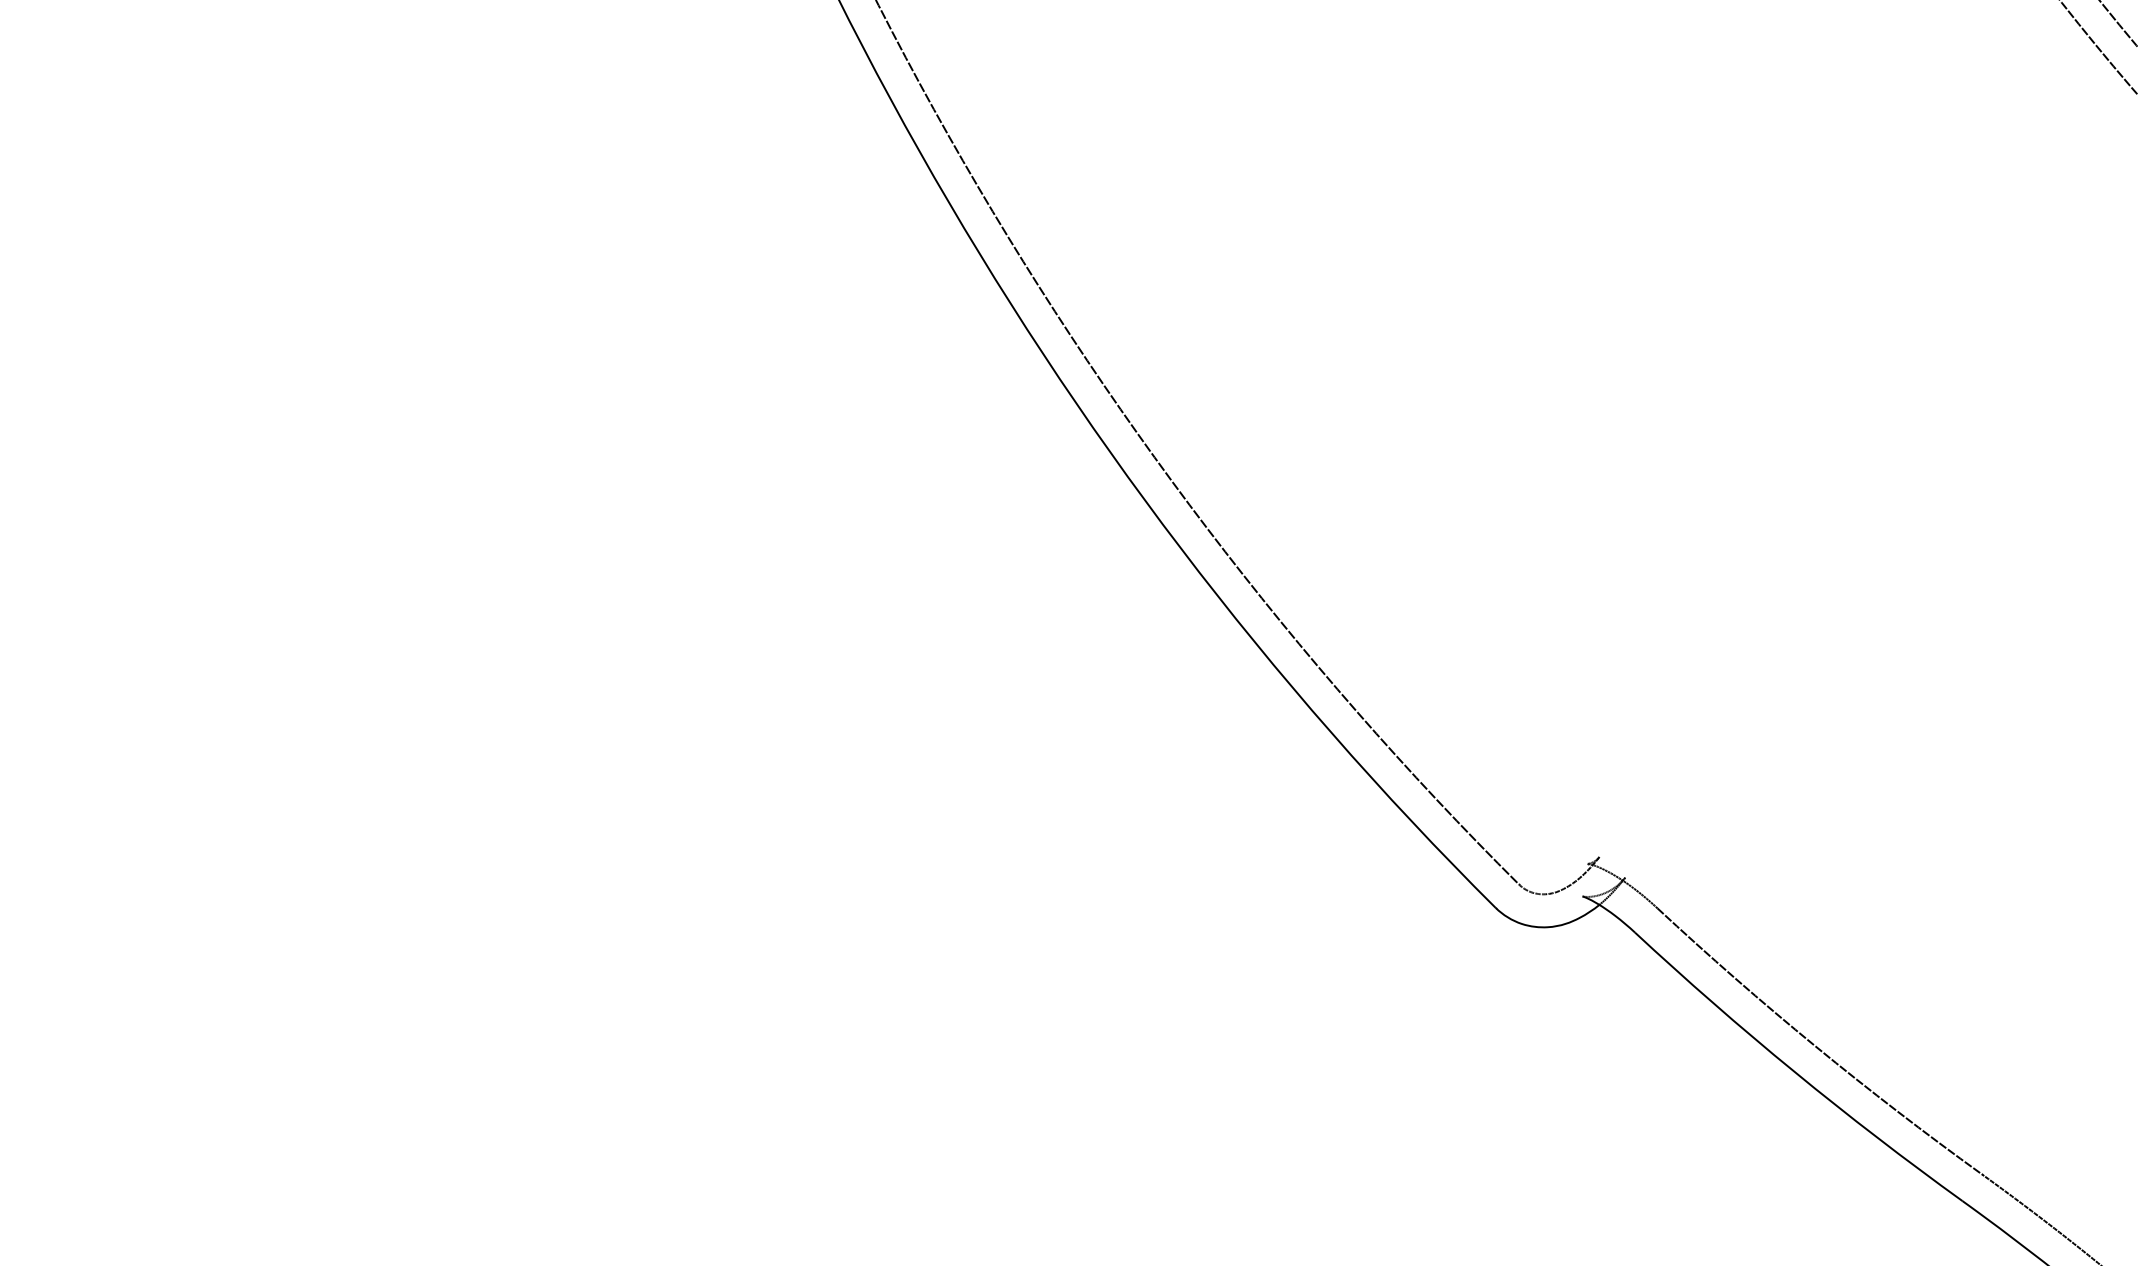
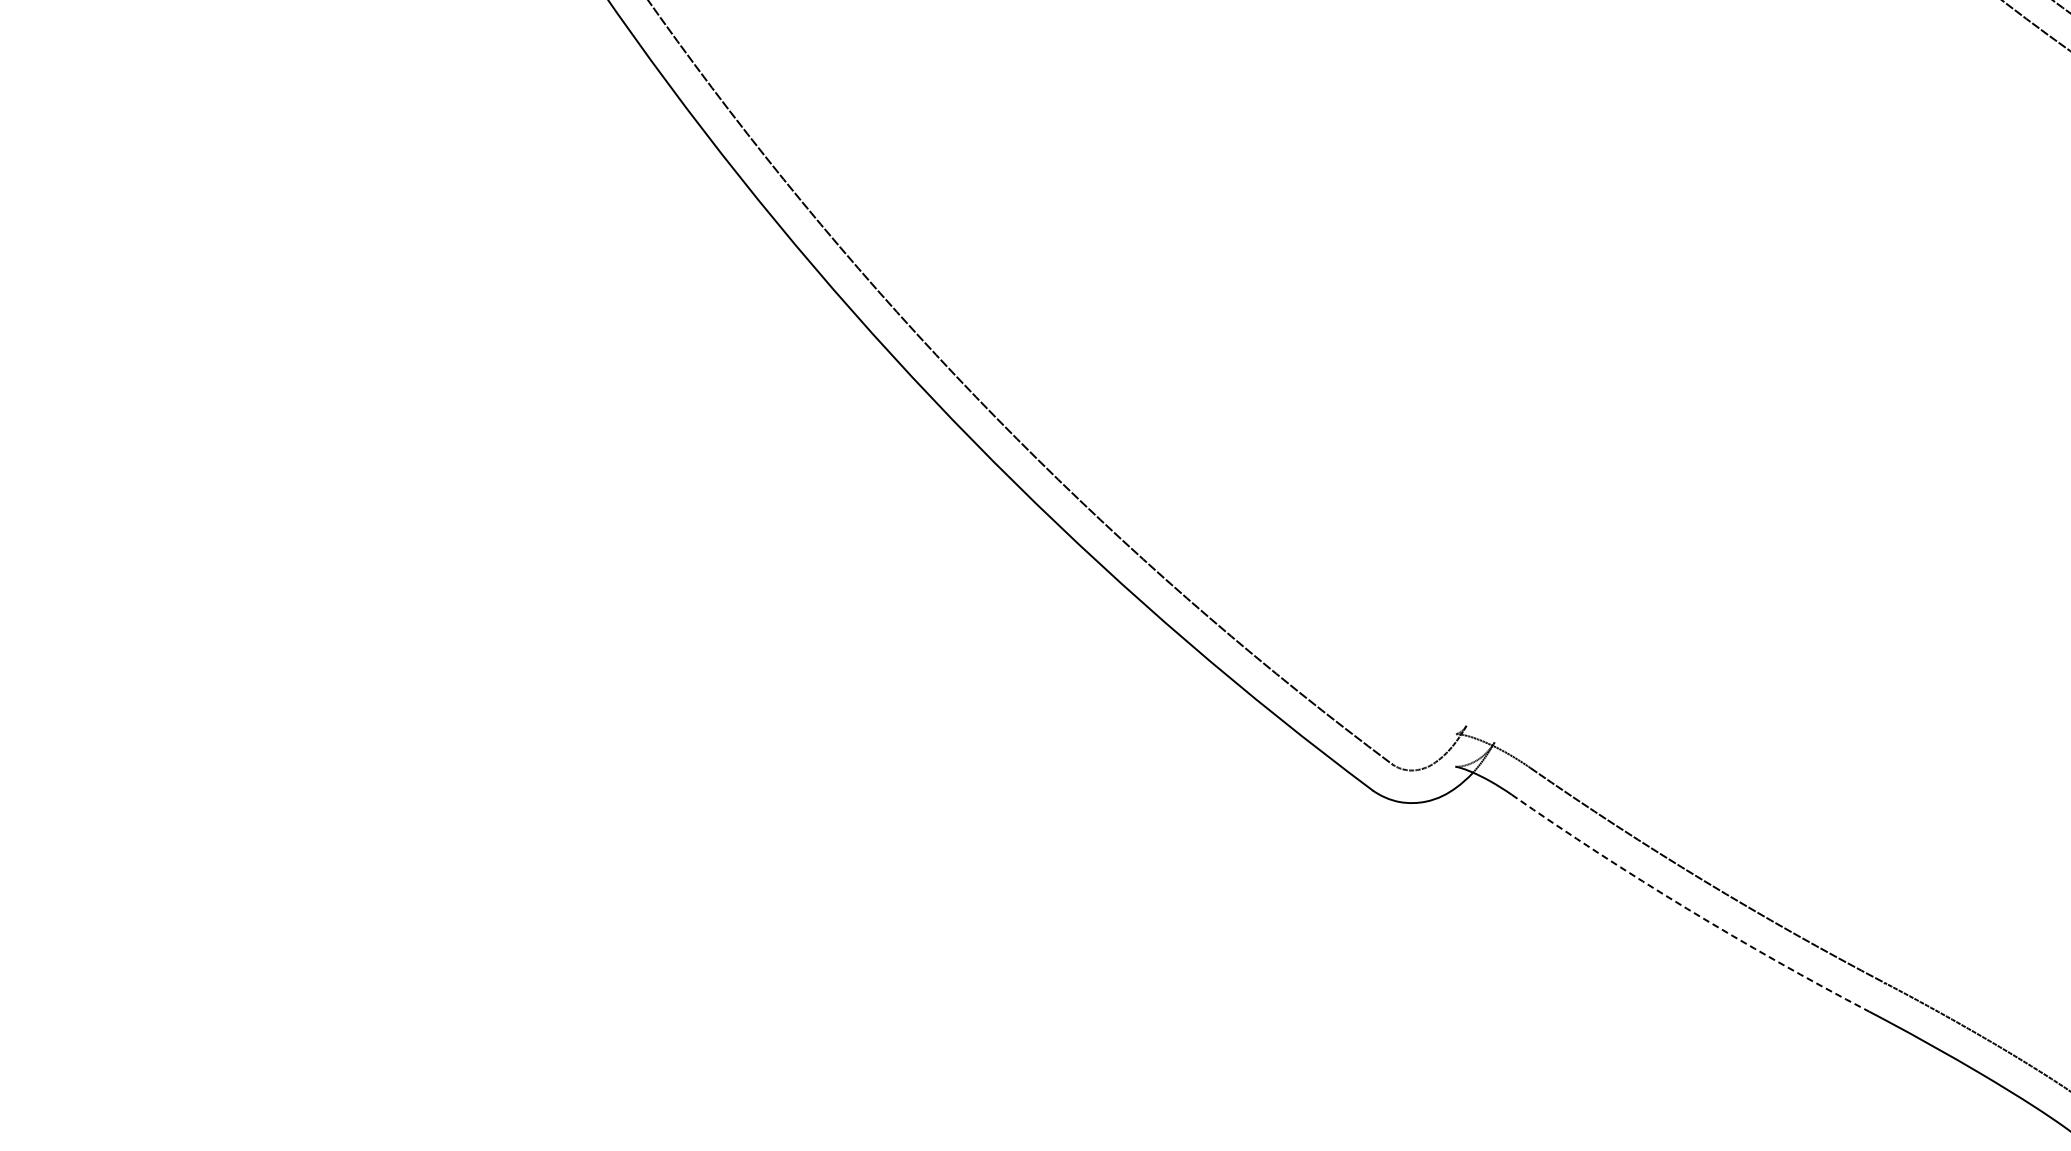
arc: (1794, 1071) -> (1686, 908), solid -> dashed

